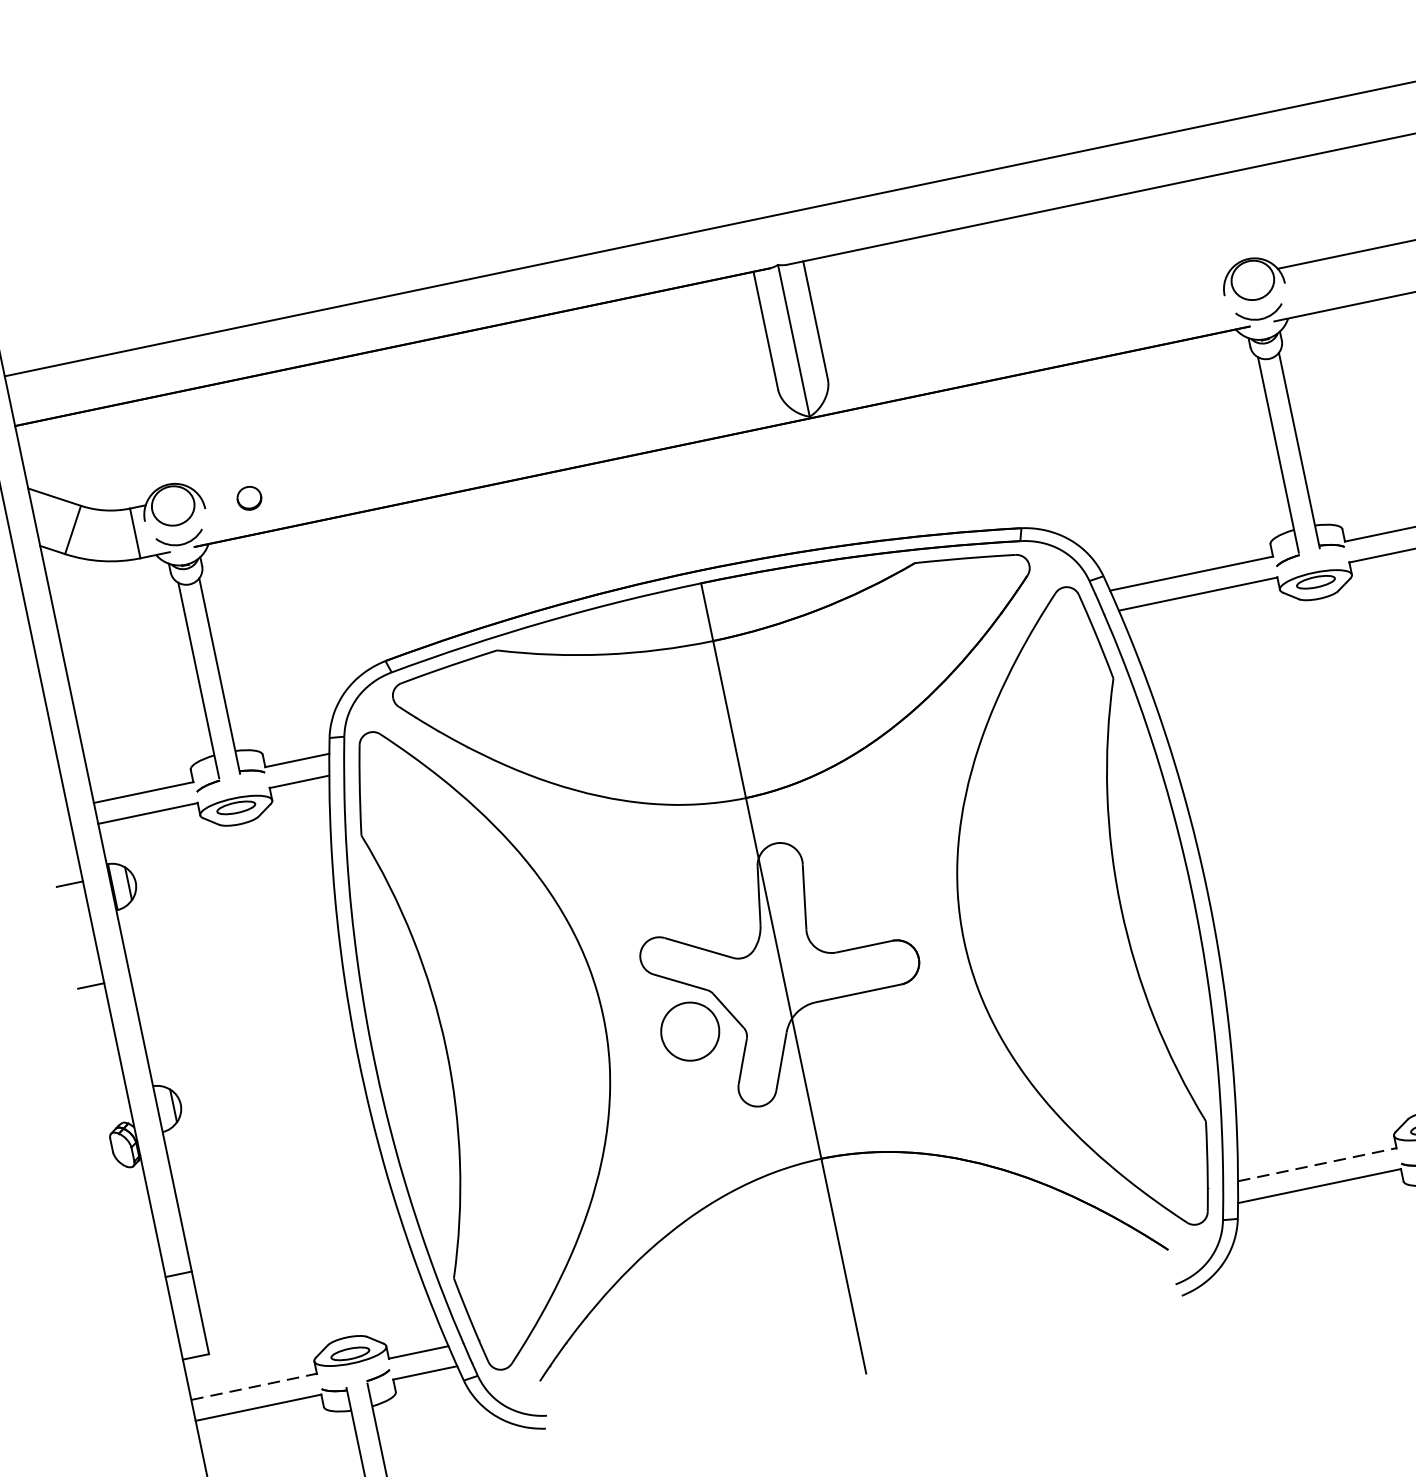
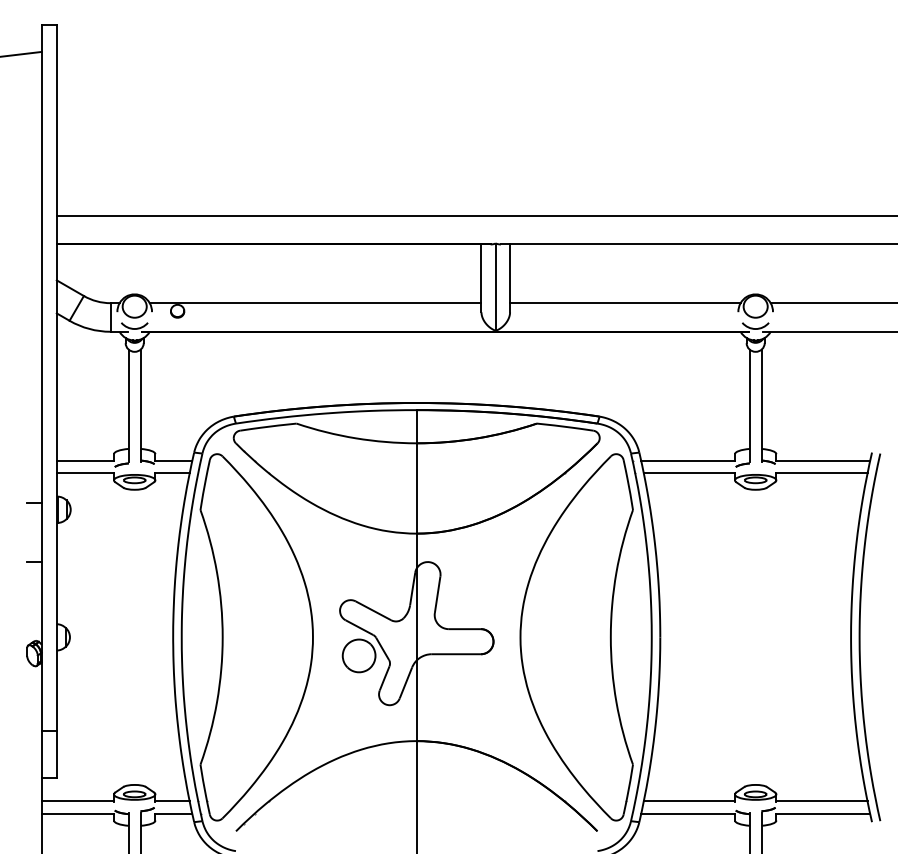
line: (1025, 322) -> (625, 303), added
line: (486, 434) -> (315, 303), added
line: (1317, 1164) -> (689, 801), dashed -> solid
line: (255, 1386) -> (78, 801), dashed -> solid

